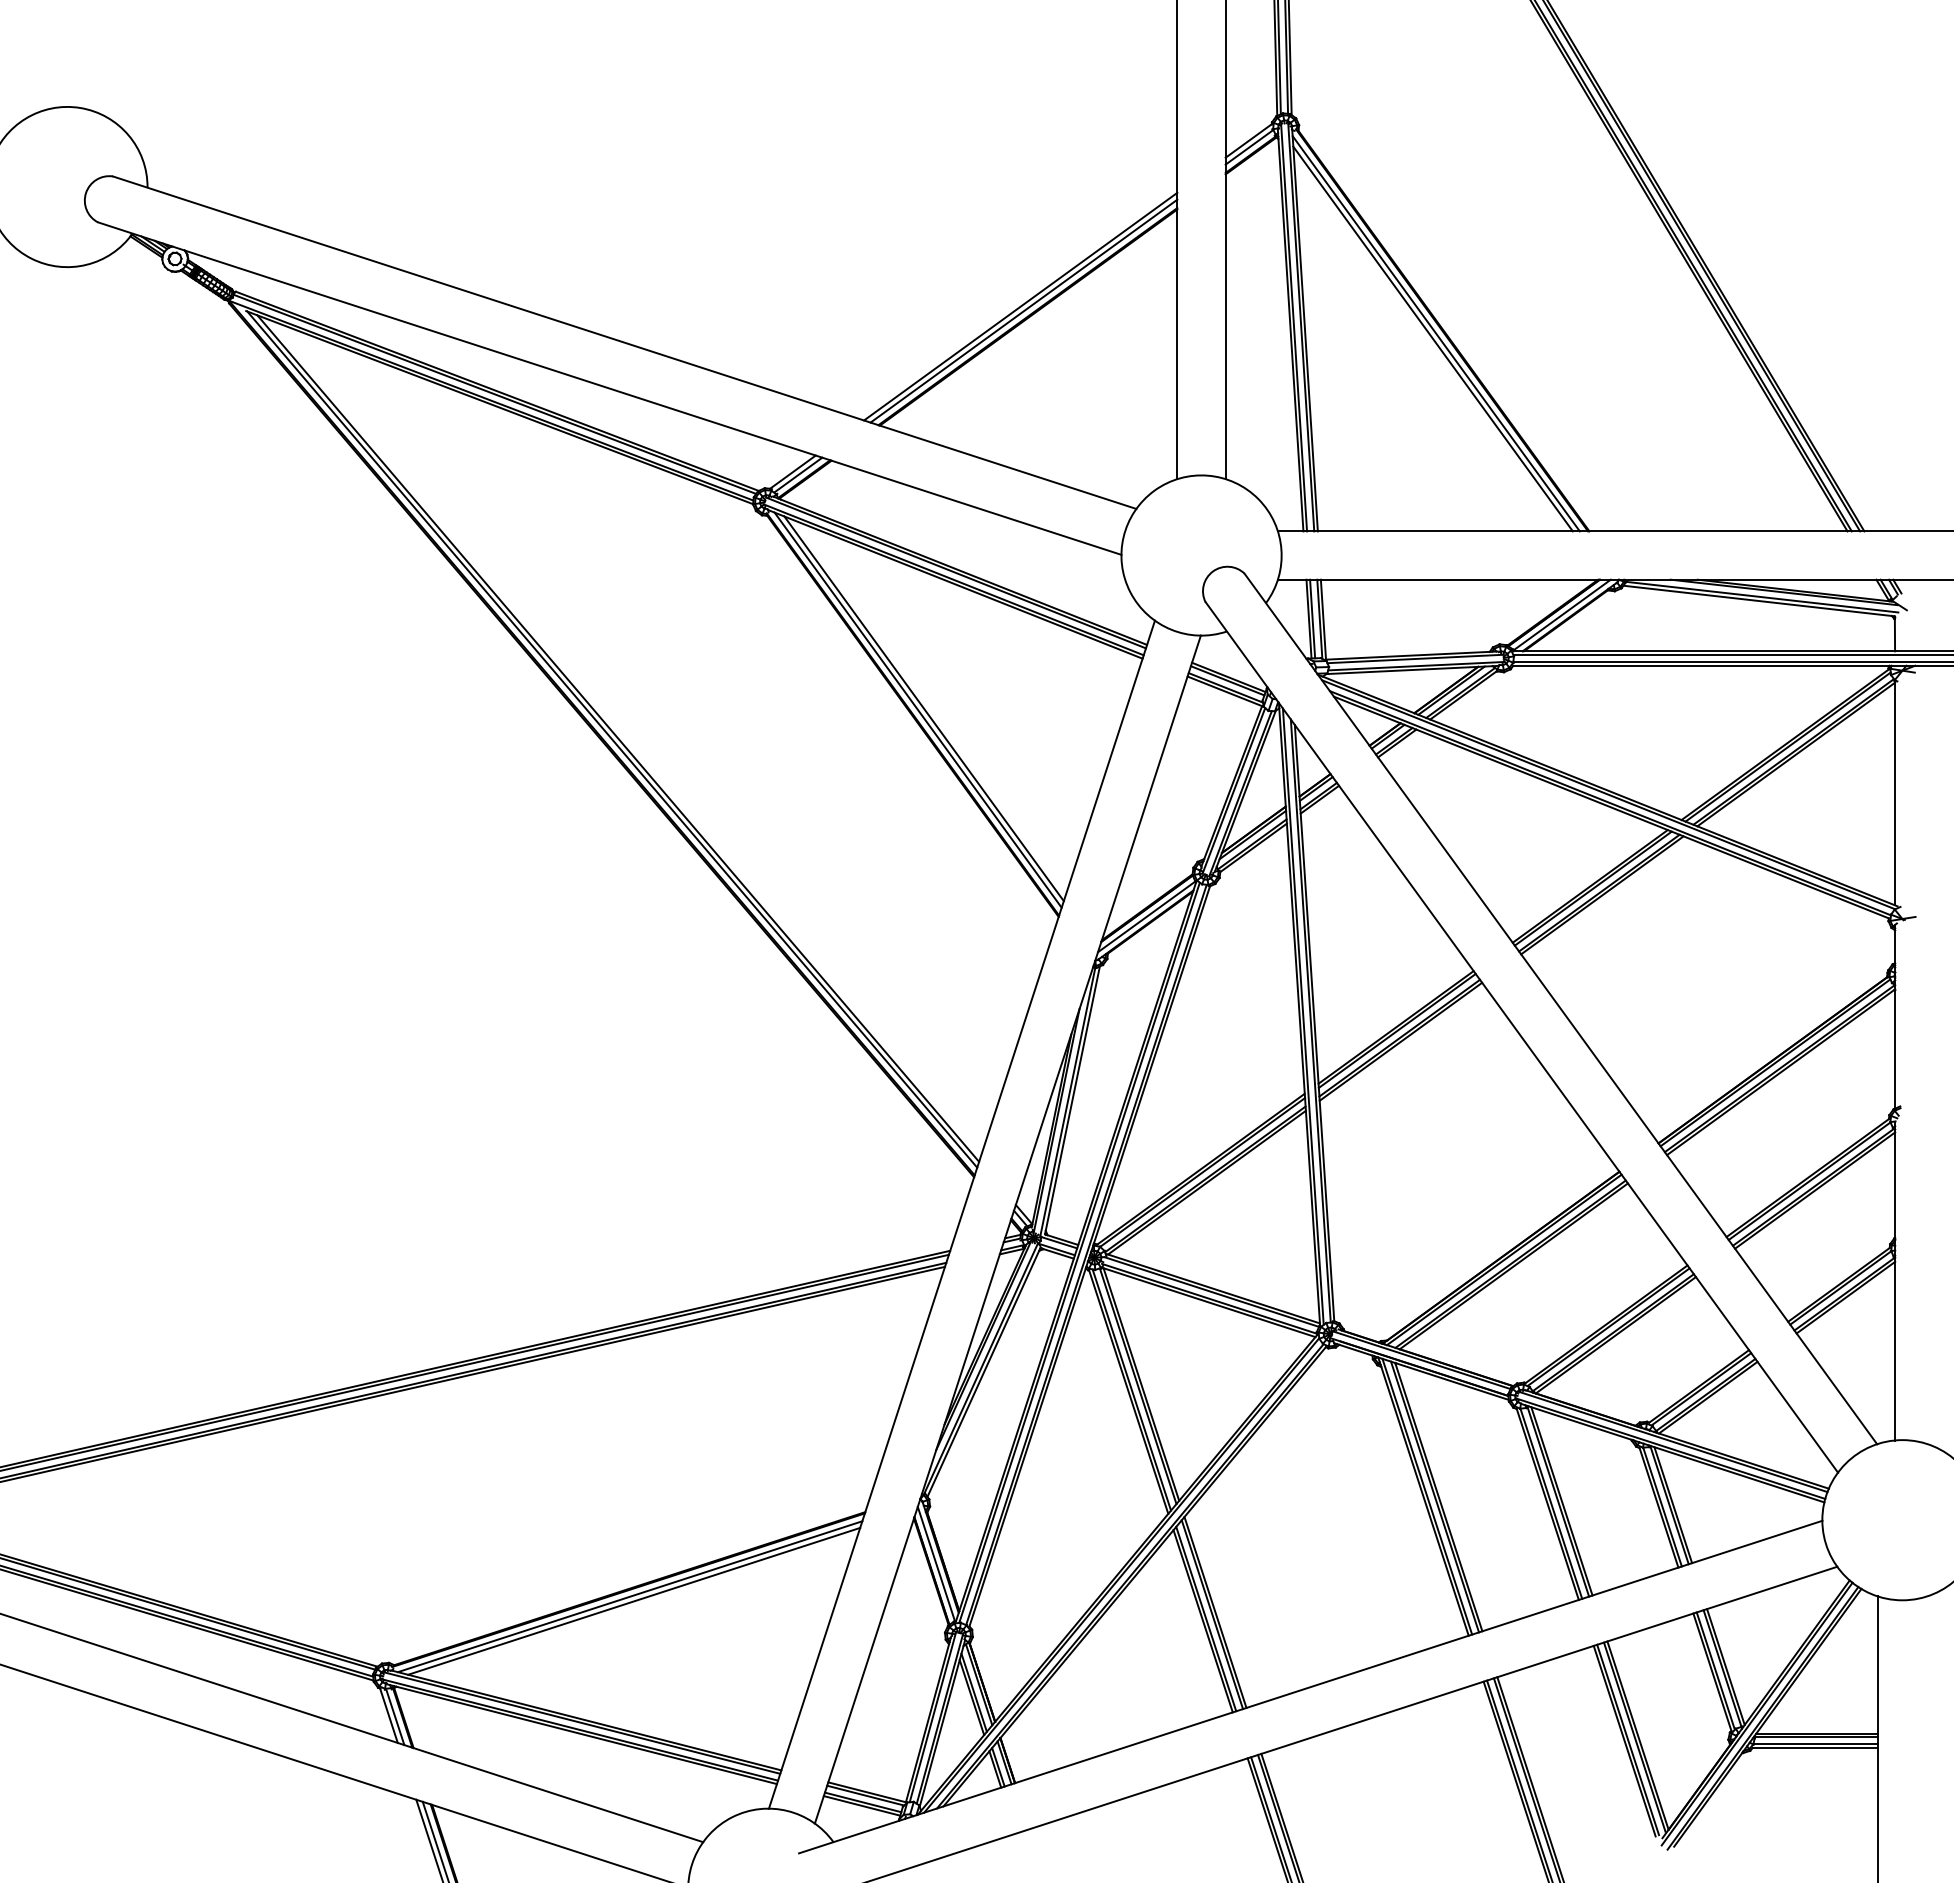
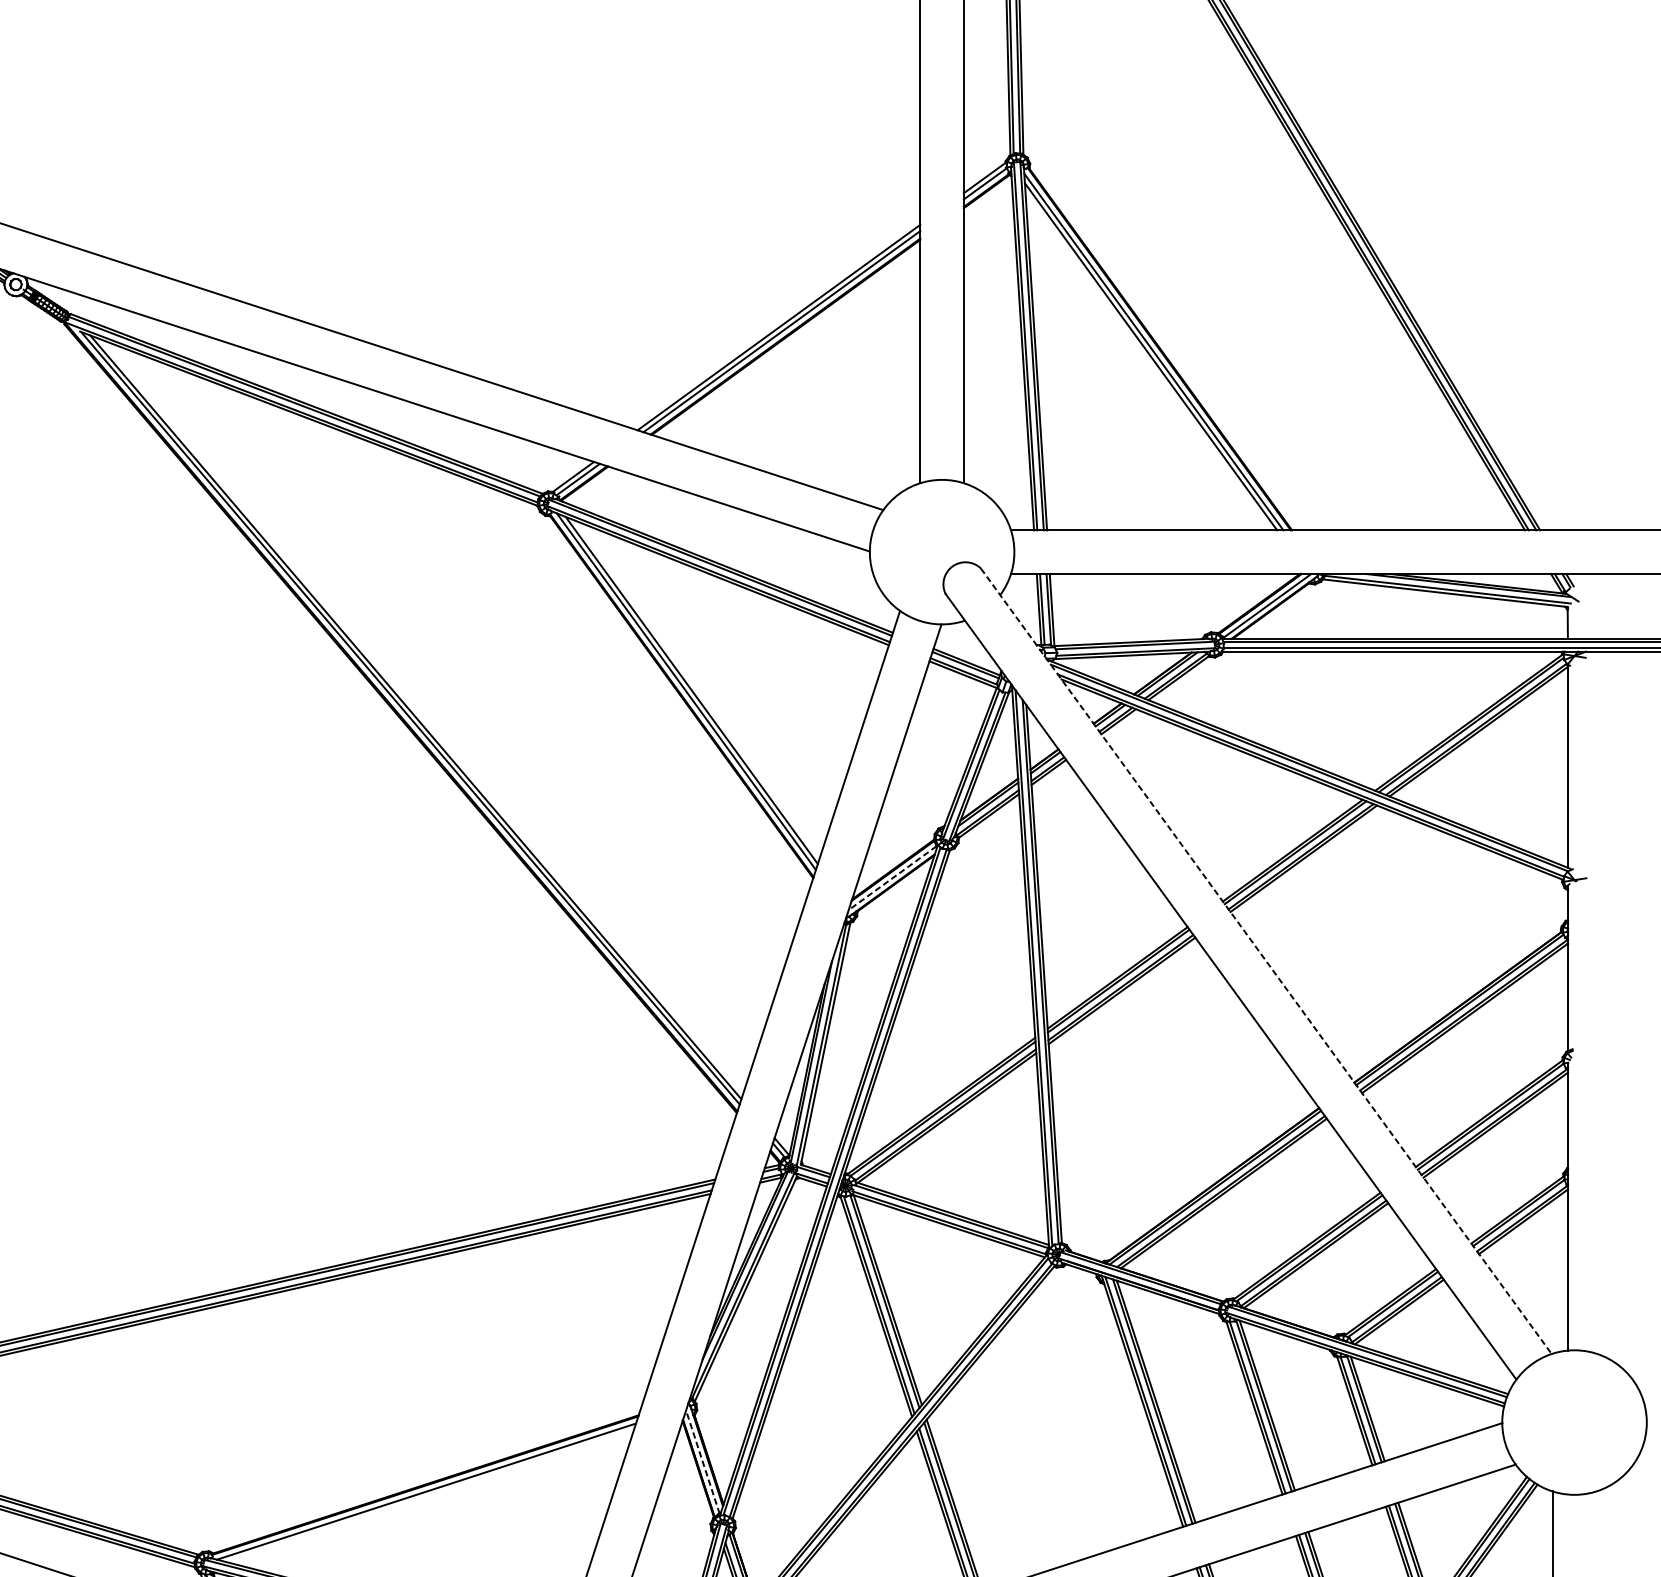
line: (1146, 917) -> (892, 878), solid -> dashed
line: (1561, 1009) -> (1266, 961), solid -> dashed
line: (936, 1563) -> (702, 1461), solid -> dashed
line: (634, 1600) -> (430, 1495), removed

